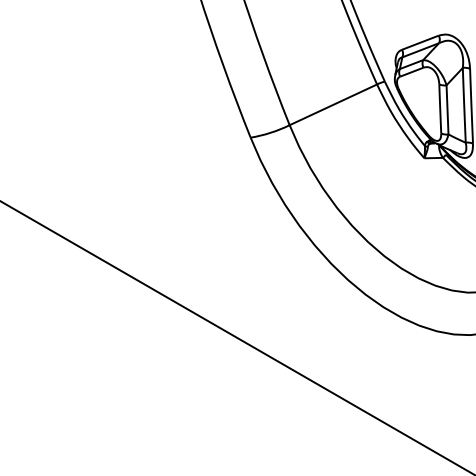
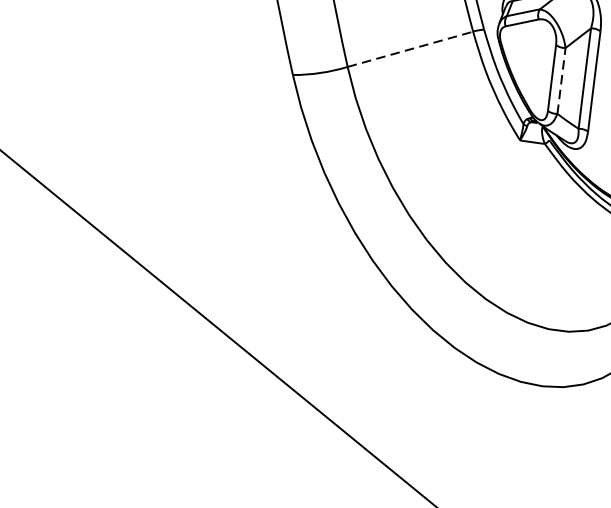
line: (333, 104) -> (410, 48), solid -> dashed
line: (447, 109) -> (561, 80), solid -> dashed

